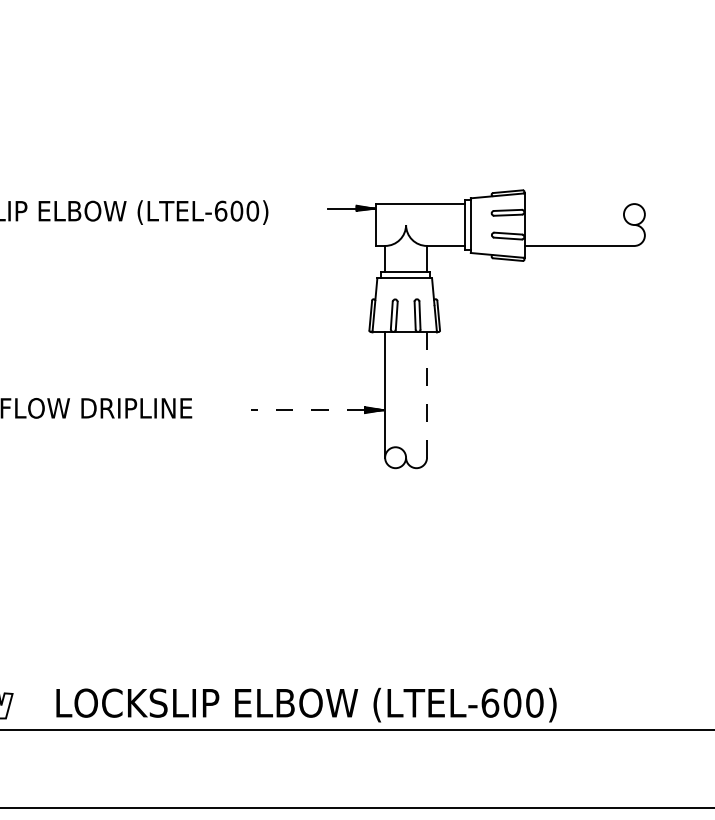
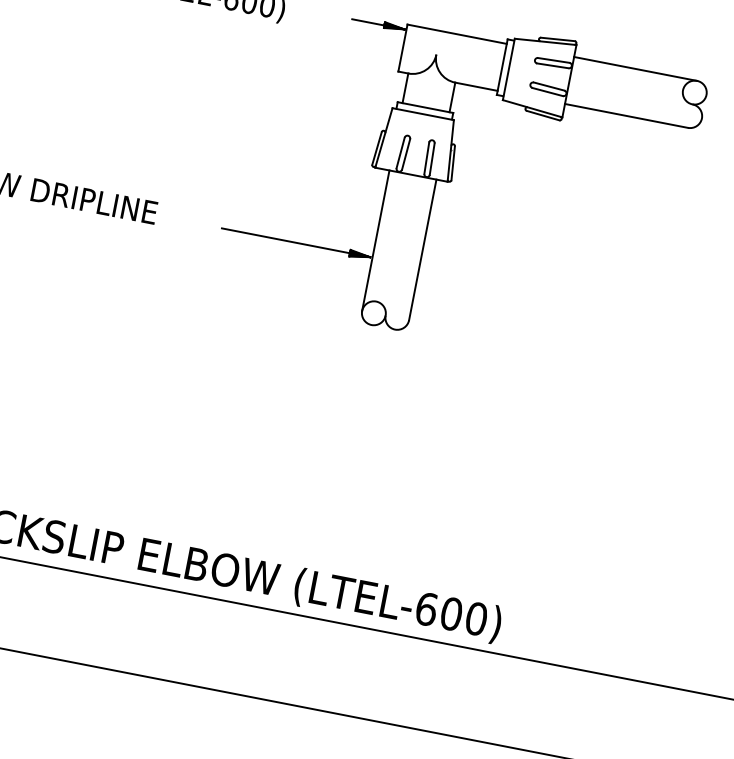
line: (579, 204) -> (635, 69), added
line: (427, 395) -> (423, 250), dashed -> solid
line: (307, 410) -> (285, 241), dashed -> solid

